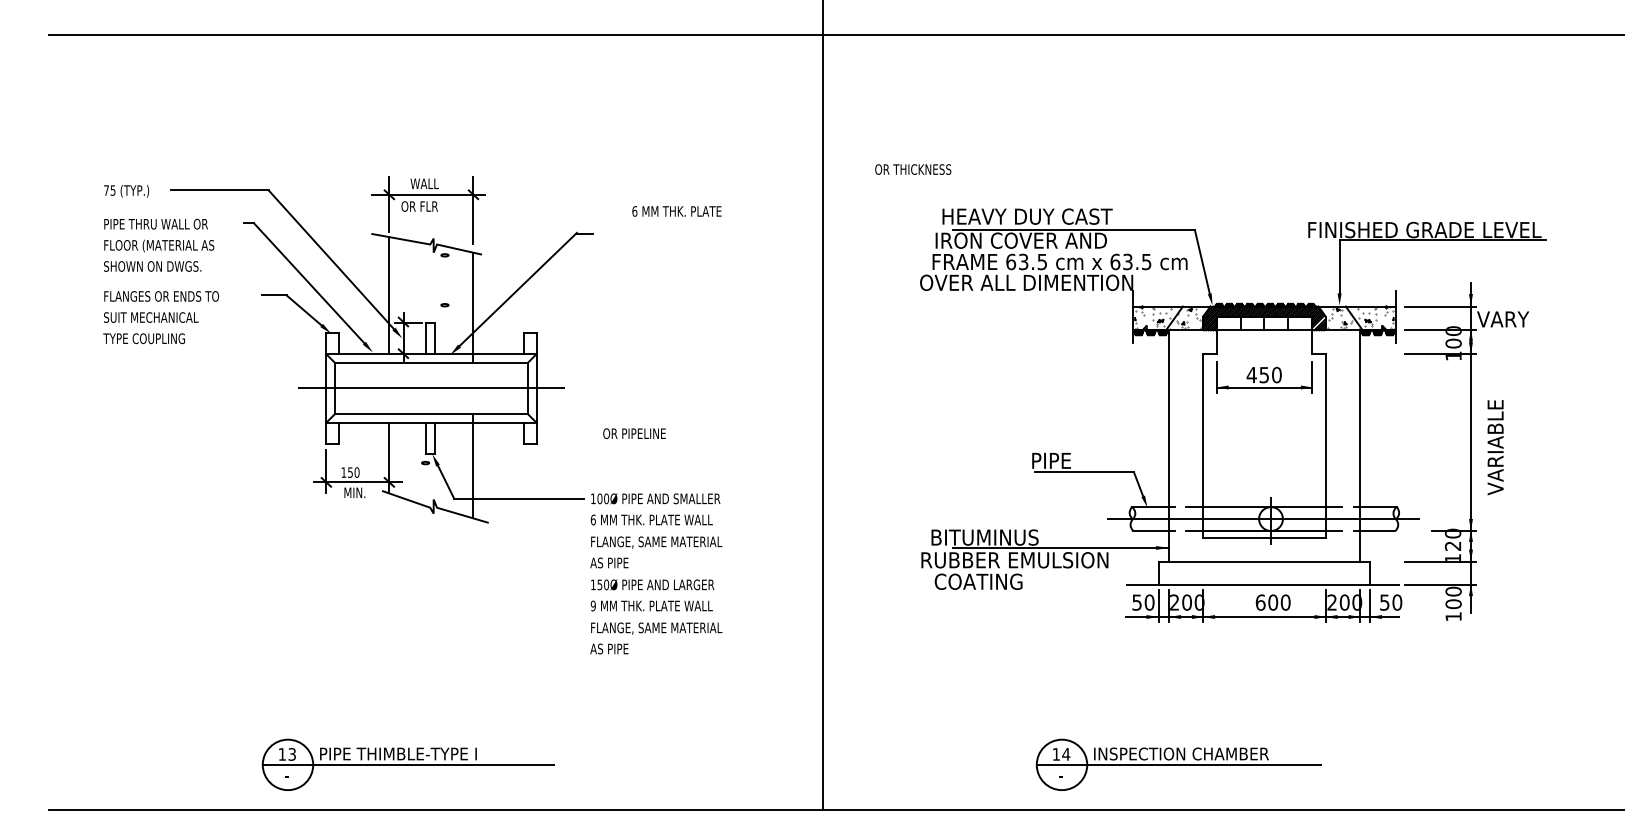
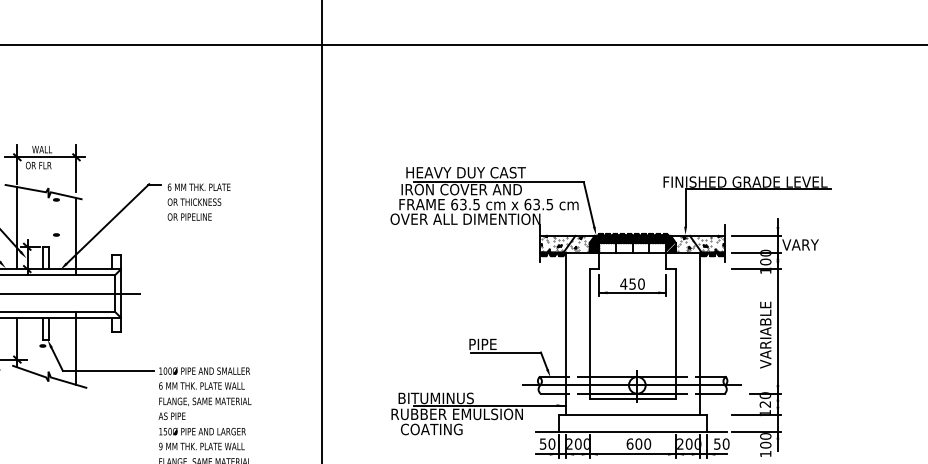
text: (913, 169) -> (194, 202), moved
text: (676, 211) -> (198, 187), moved
text: (634, 433) -> (189, 216), moved
text: (1495, 447) -> (765, 335), moved

